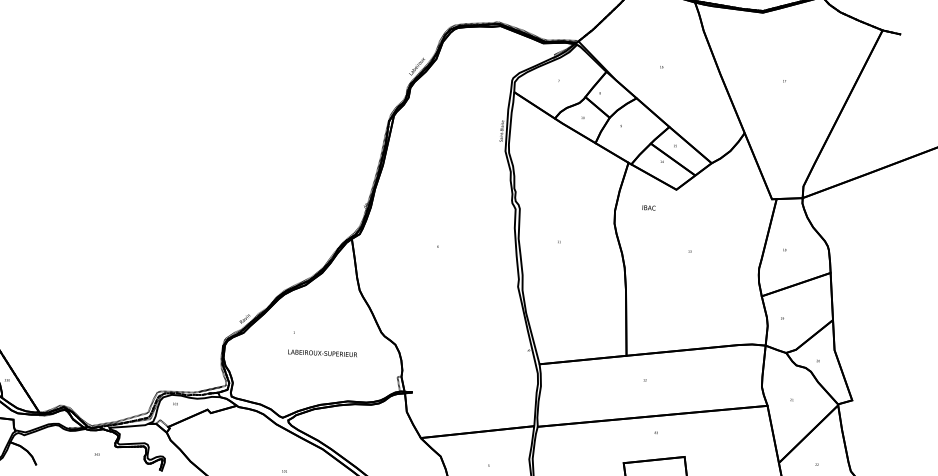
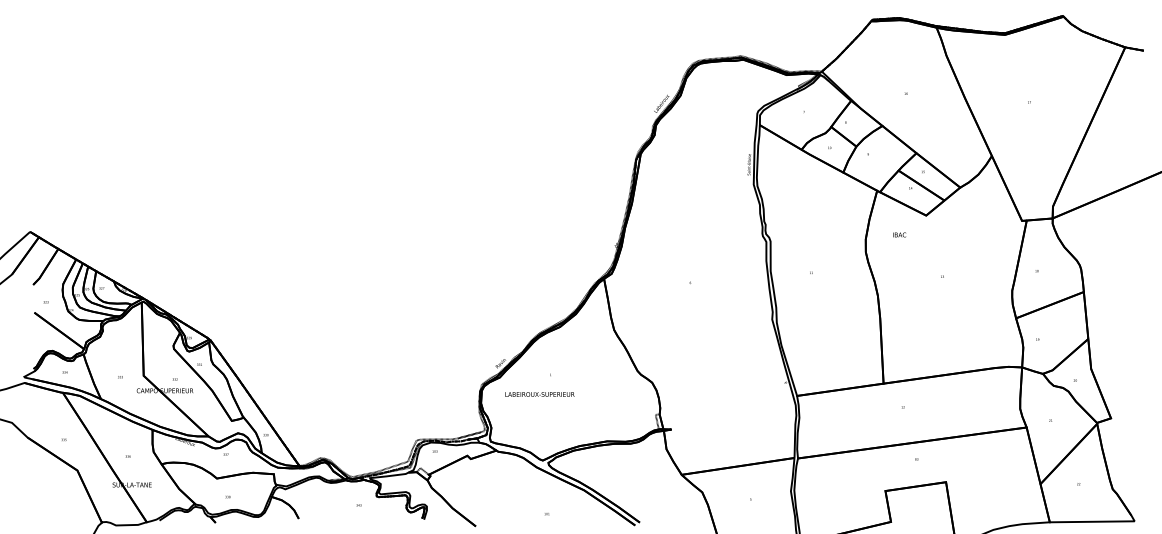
text: (322, 353) -> (539, 394), moved

